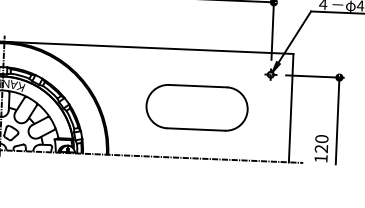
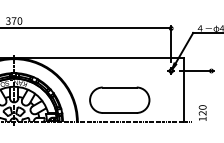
part: (196, 106) -> (119, 99), moved
line: (337, 120) -> (211, 96), removed

